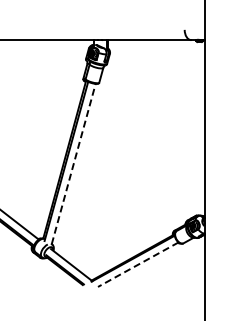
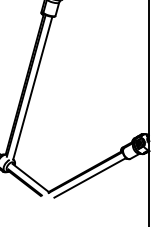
line: (73, 163) -> (32, 87), dashed -> solid
line: (137, 264) -> (89, 177), dashed -> solid

